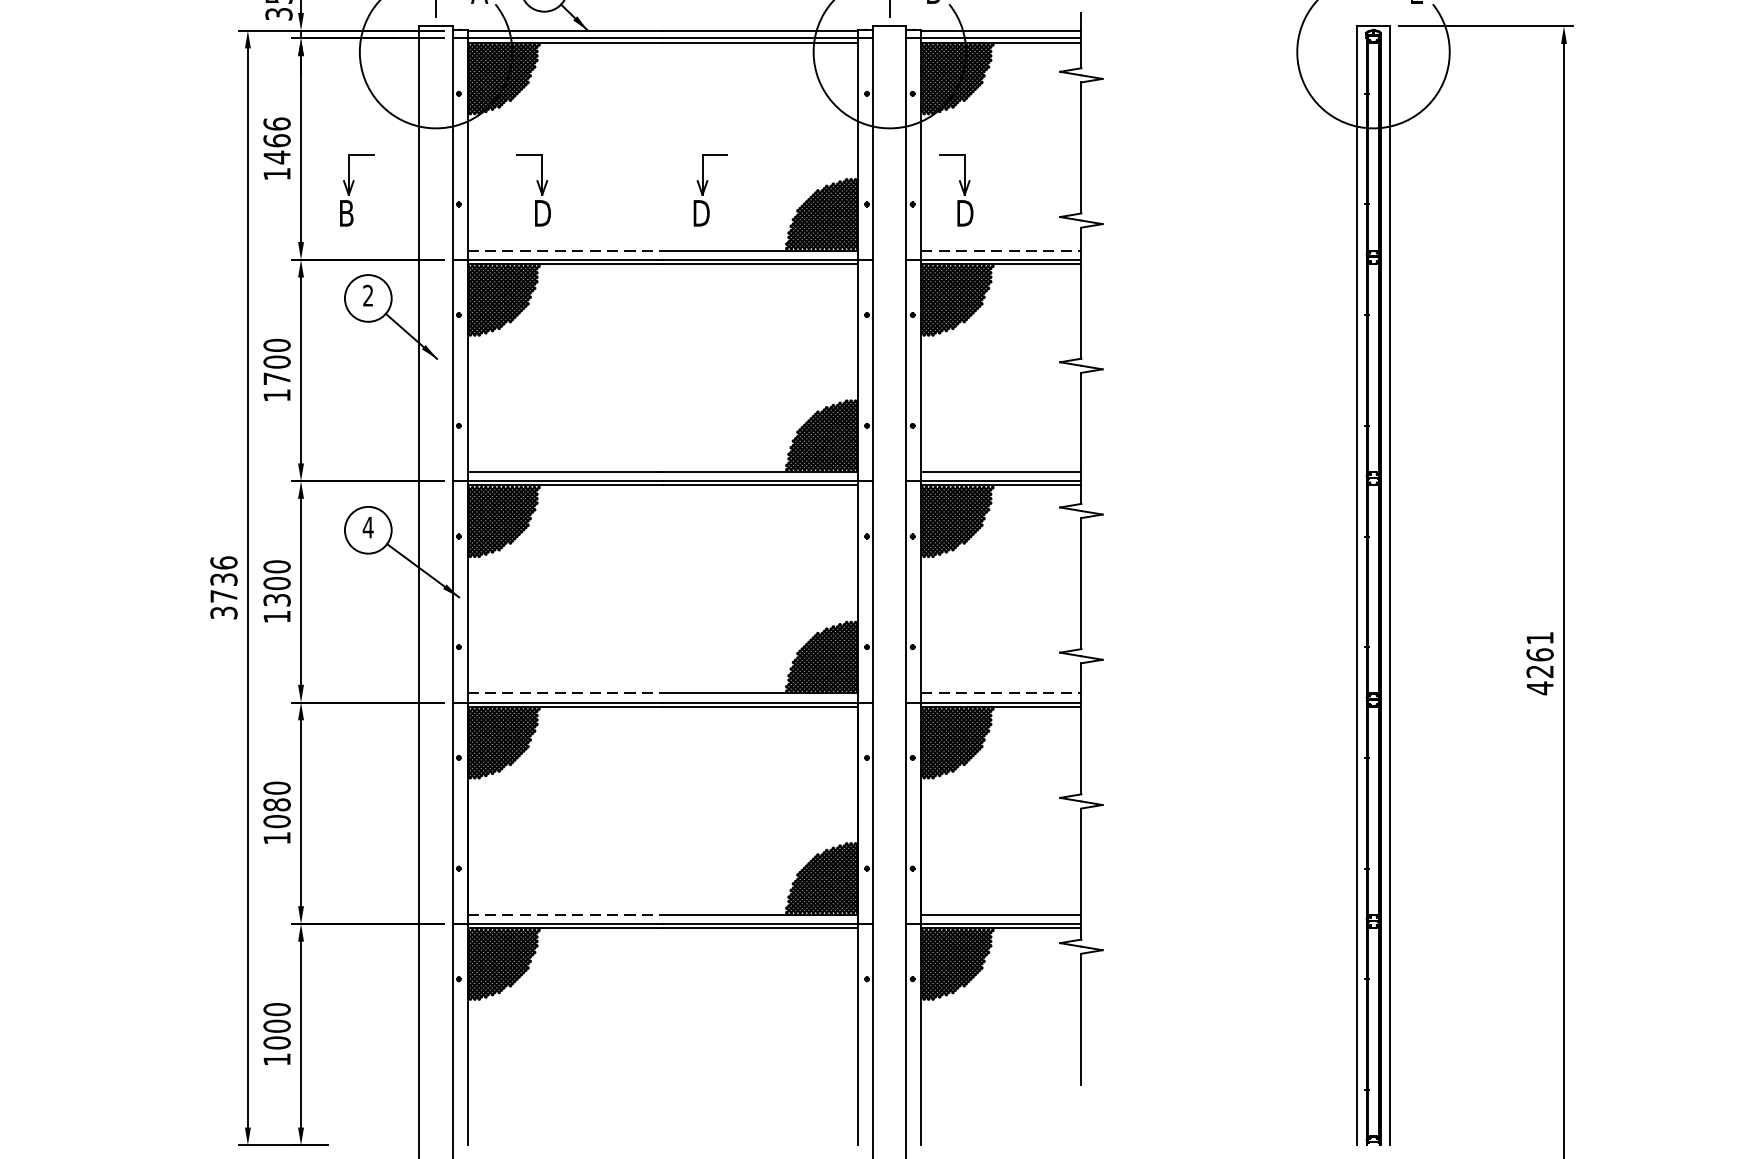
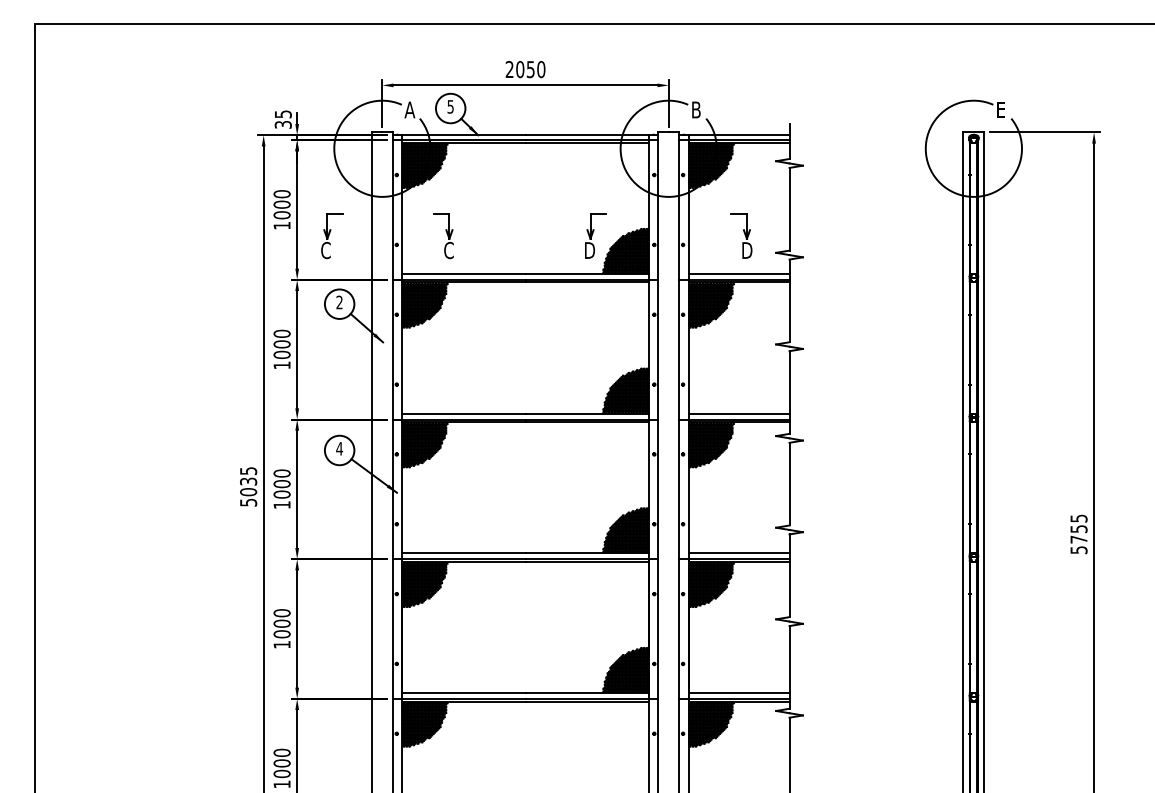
text: (276, 140) -> (281, 204), 1466 -> 1000
part: (710, 189) -> (595, 235), moved
part: (956, 189) -> (741, 235), moved
text: (345, 213) -> (325, 250), B -> C
text: (542, 213) -> (449, 250), D -> C
line: (564, 251) -> (463, 274), dashed -> solid
line: (1002, 251) -> (739, 274), dashed -> solid
text: (276, 378) -> (281, 354), 1700 -> 1000
text: (223, 587) -> (248, 486), 3736 -> 5035
text: (276, 600) -> (281, 494), 1300 -> 1000
text: (1539, 663) -> (1078, 534), 4261 -> 5755
line: (564, 693) -> (463, 553), dashed -> solid
line: (1002, 693) -> (739, 553), dashed -> solid
text: (276, 804) -> (281, 623), 1080 -> 1000
line: (564, 915) -> (463, 693), dashed -> solid

